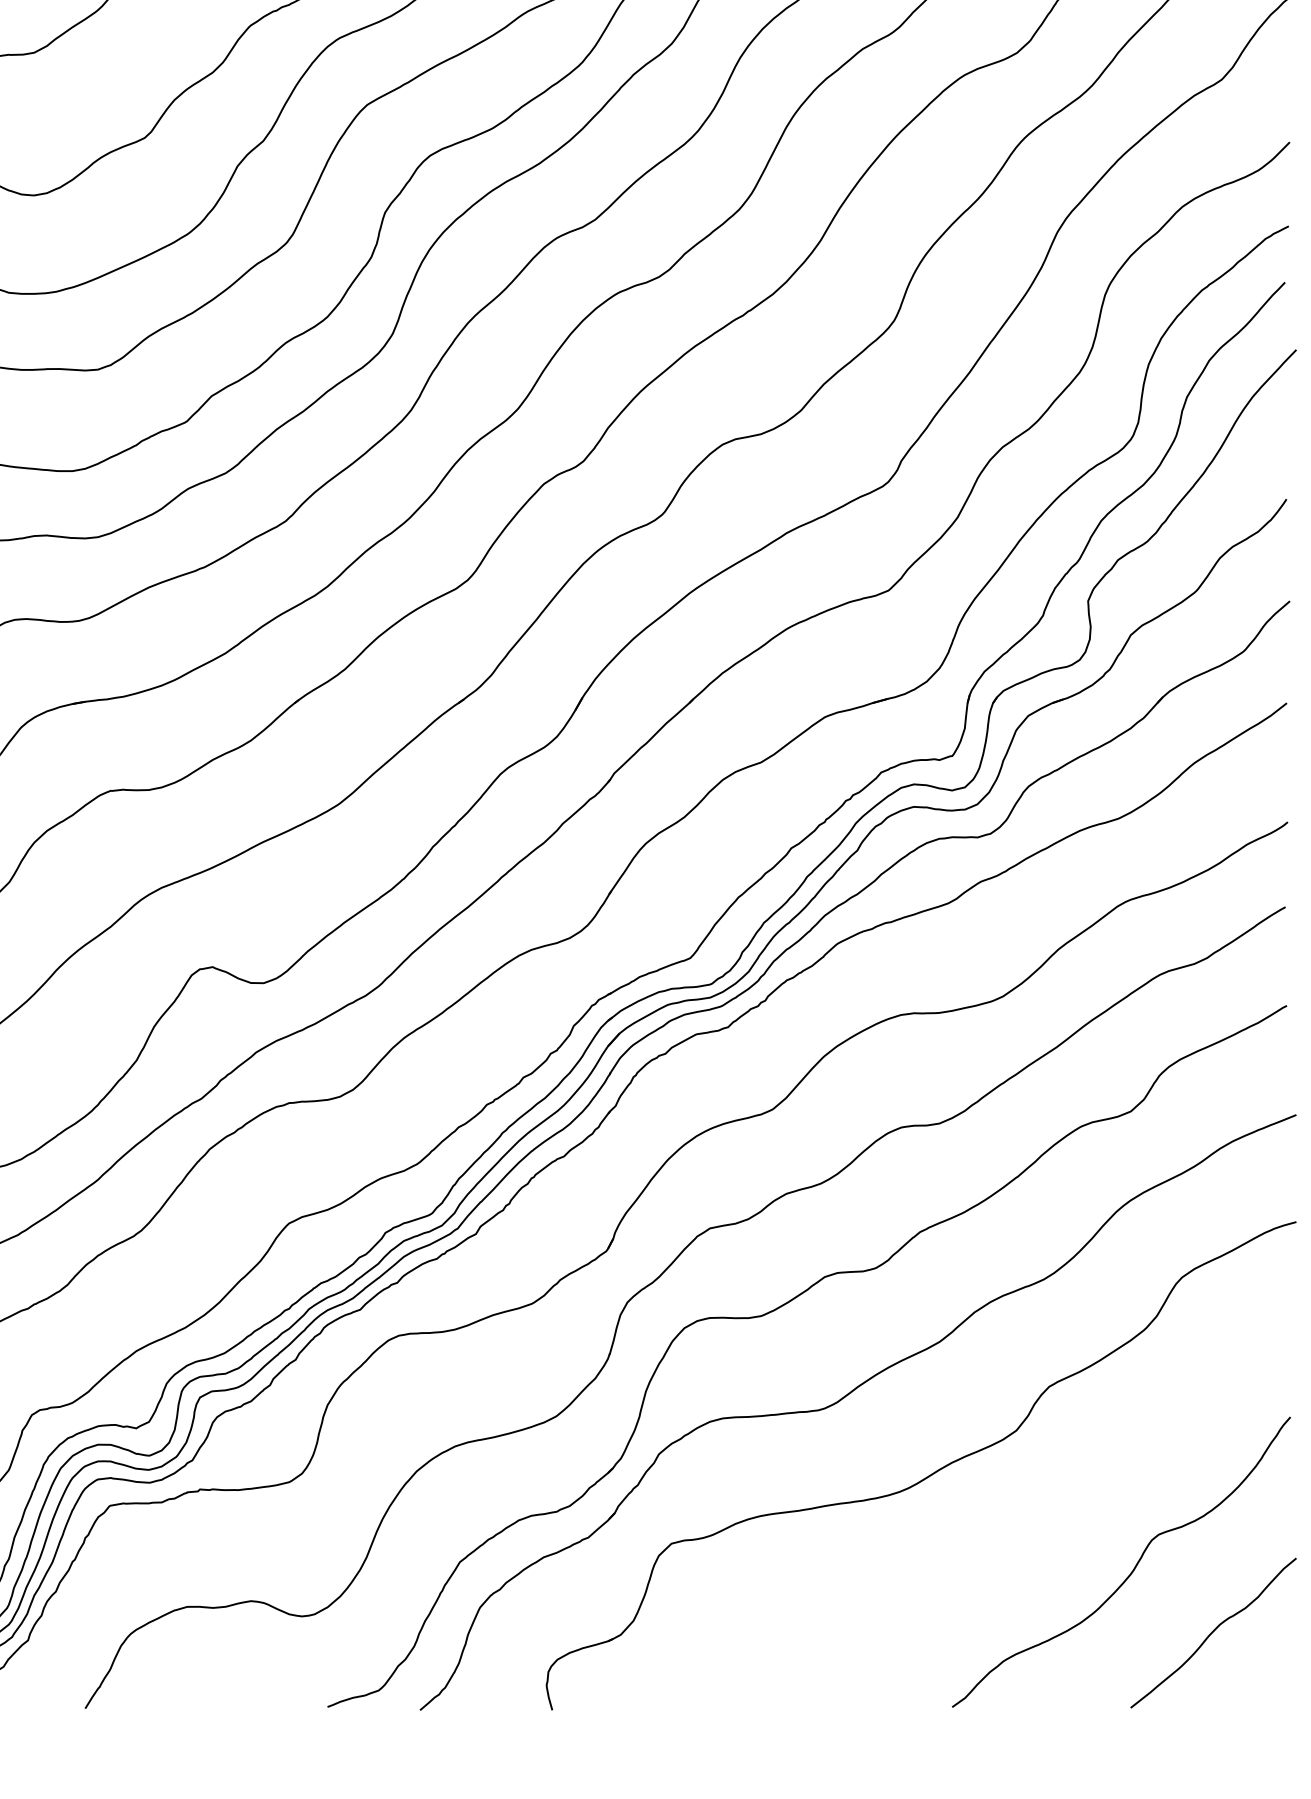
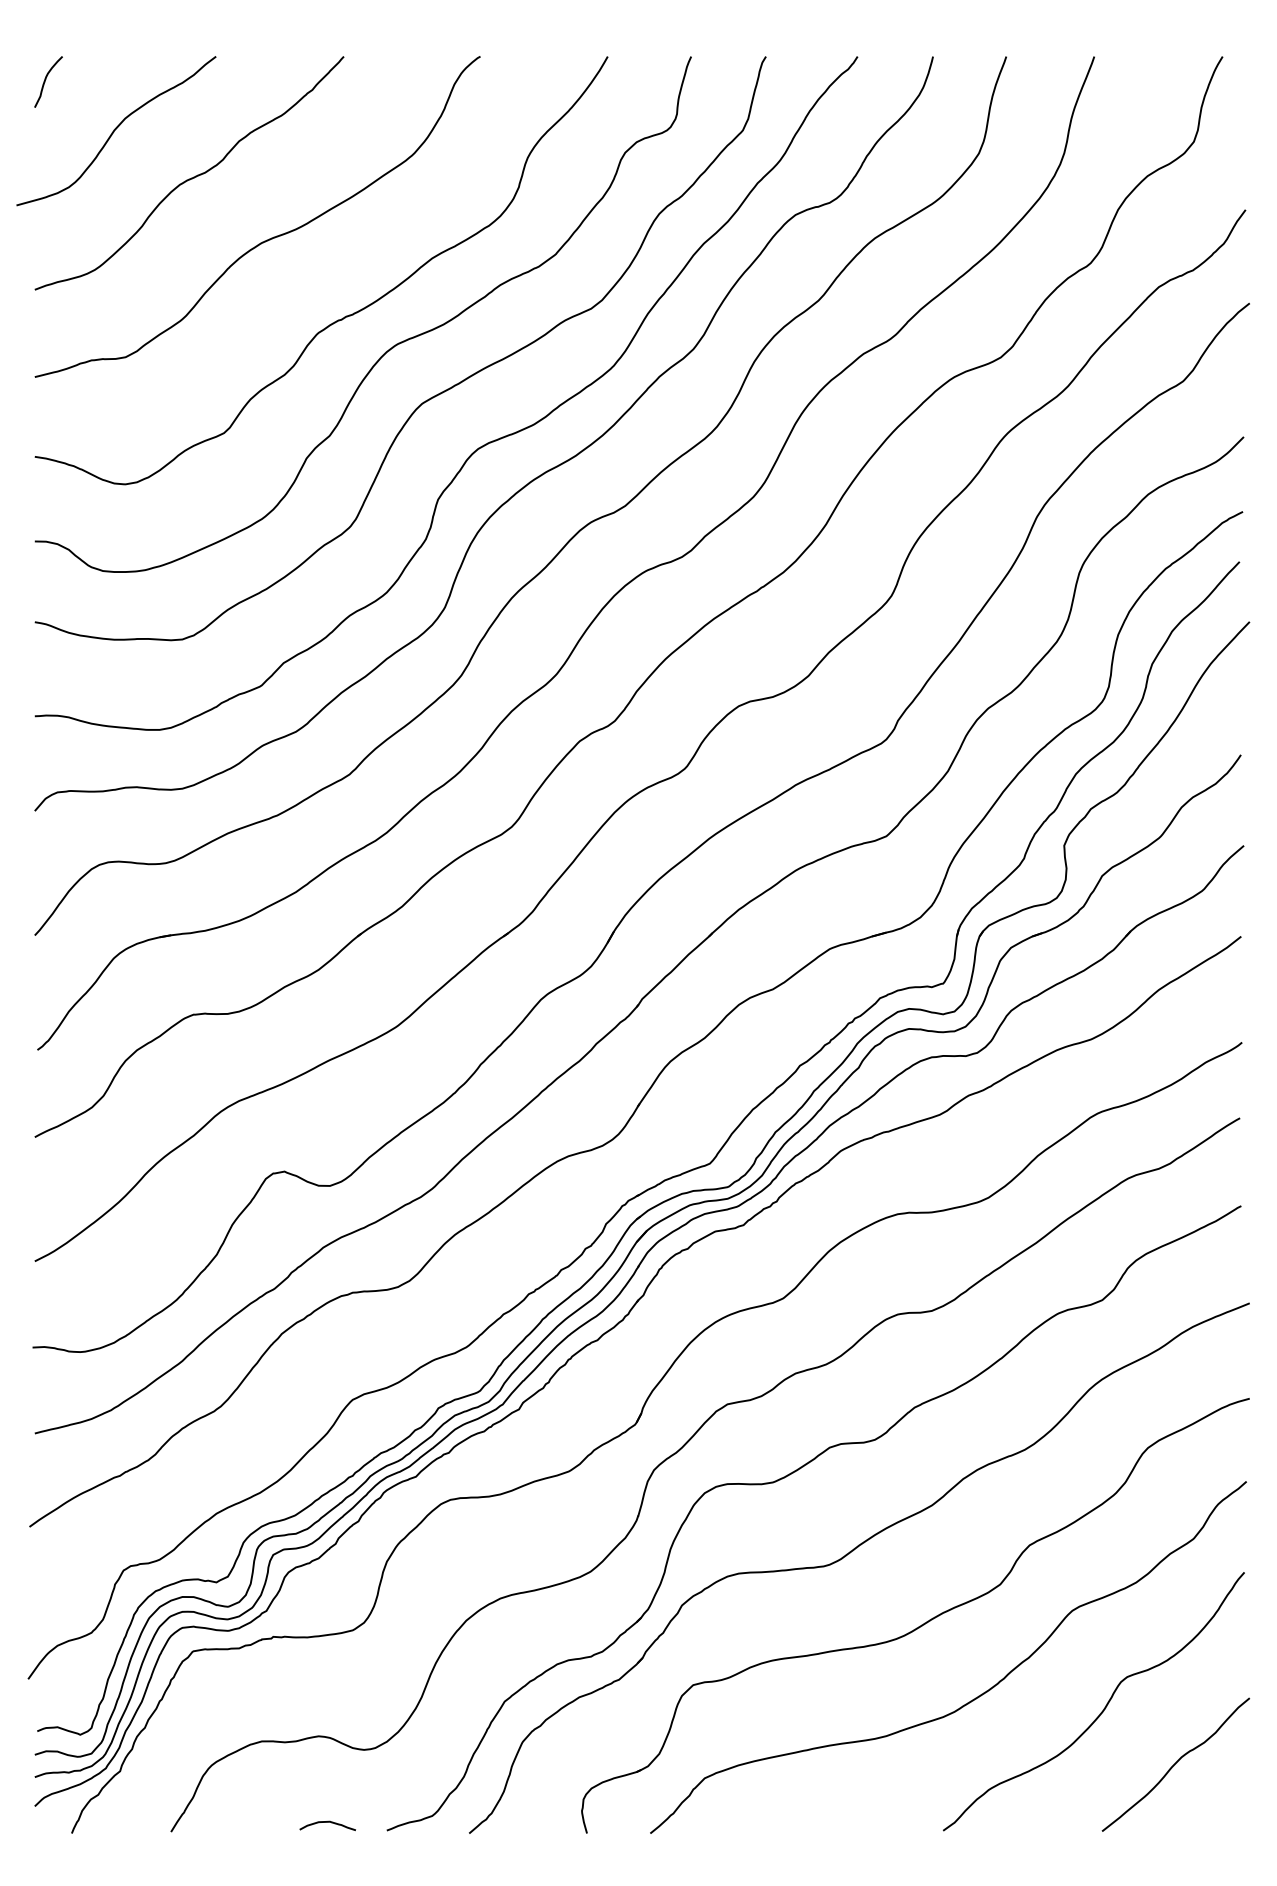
curve: (988, 1557) -> (975, 1697), added
curve: (260, 1697) -> (327, 1822), added

